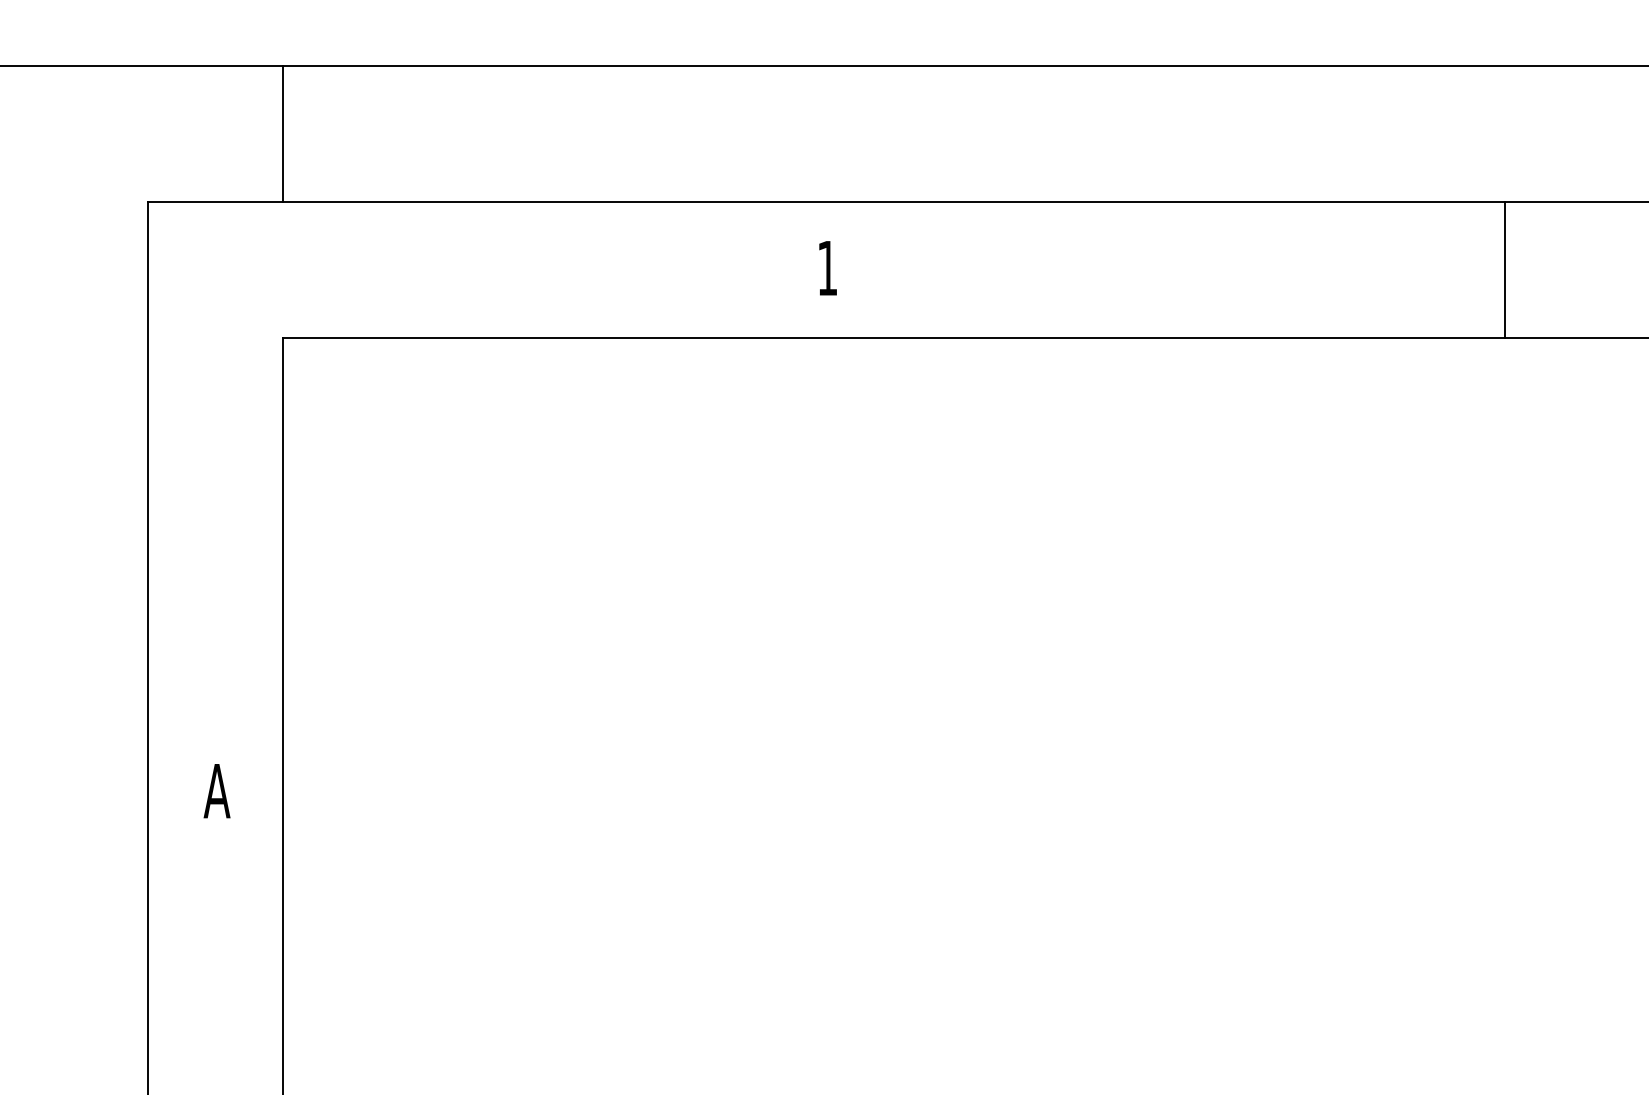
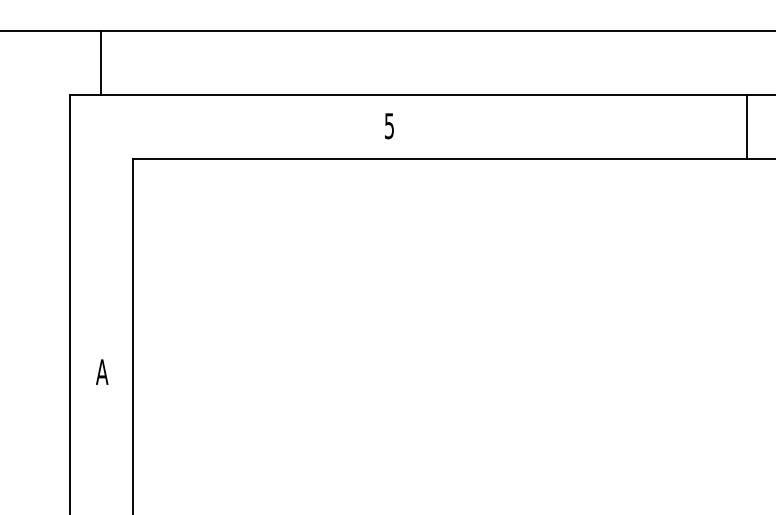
line: (283, 133) -> (101, 62), moved
text: (827, 269) -> (389, 126), 1 -> 5
line: (1505, 269) -> (747, 126), moved

